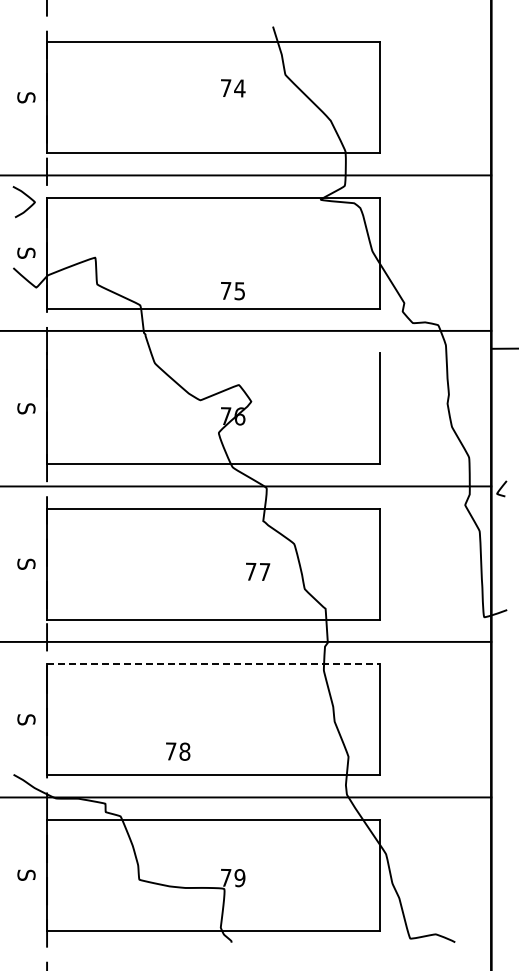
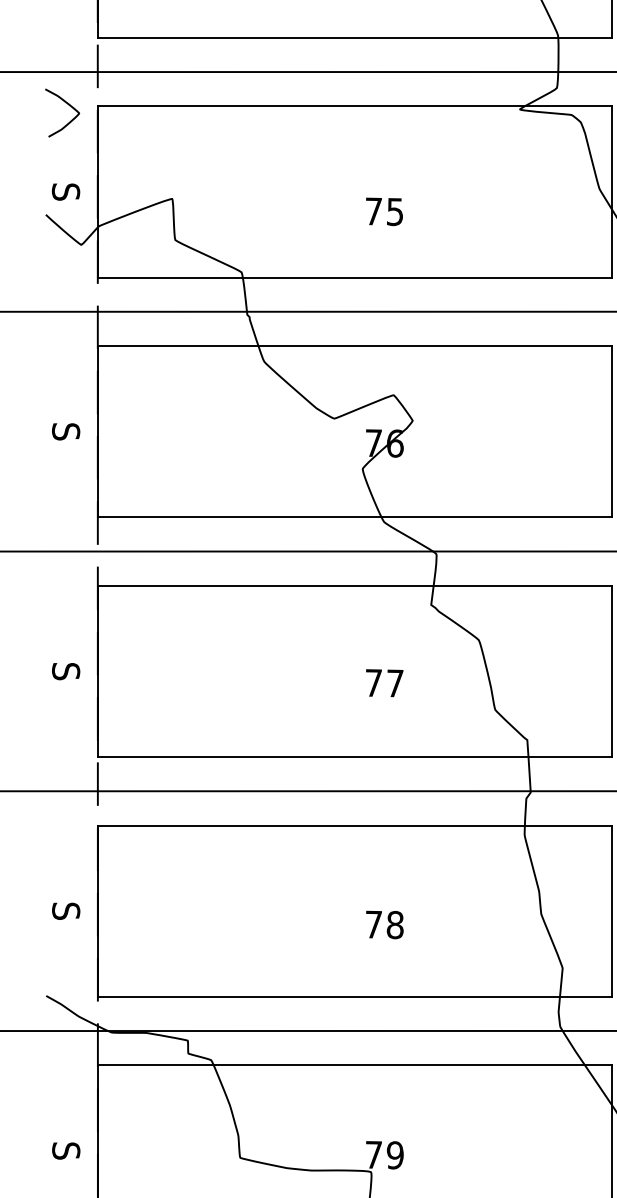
text: (232, 291) -> (383, 212), moved
line: (213, 353) -> (354, 346), added
text: (258, 571) -> (385, 682), moved
line: (213, 664) -> (354, 826), dashed -> solid
text: (178, 751) -> (385, 924), moved

